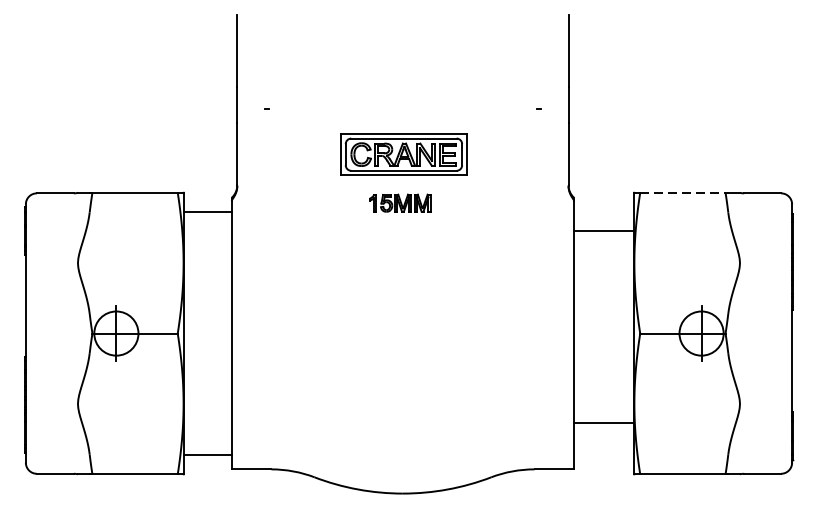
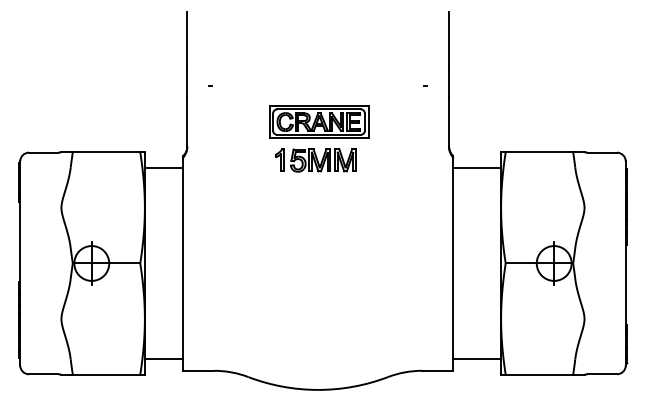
line: (682, 193) -> (539, 152), dashed -> solid
part: (399, 203) -> (315, 160), size x1.67
line: (603, 231) -> (476, 167), moved
line: (603, 423) -> (476, 359), moved

